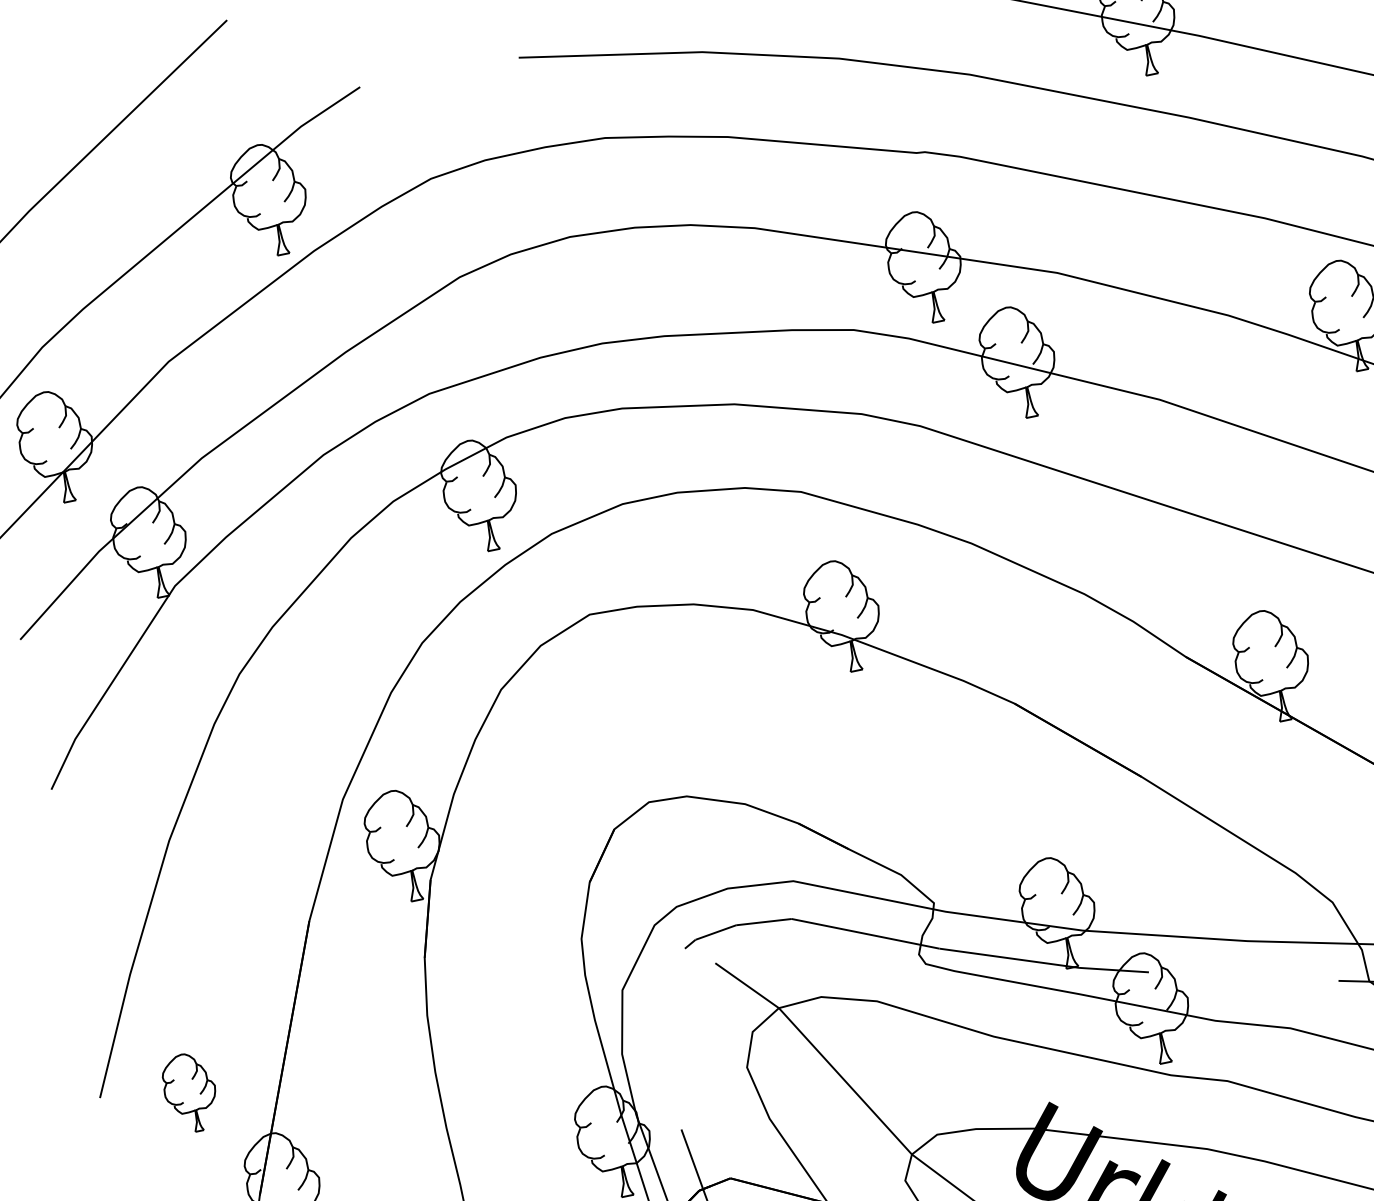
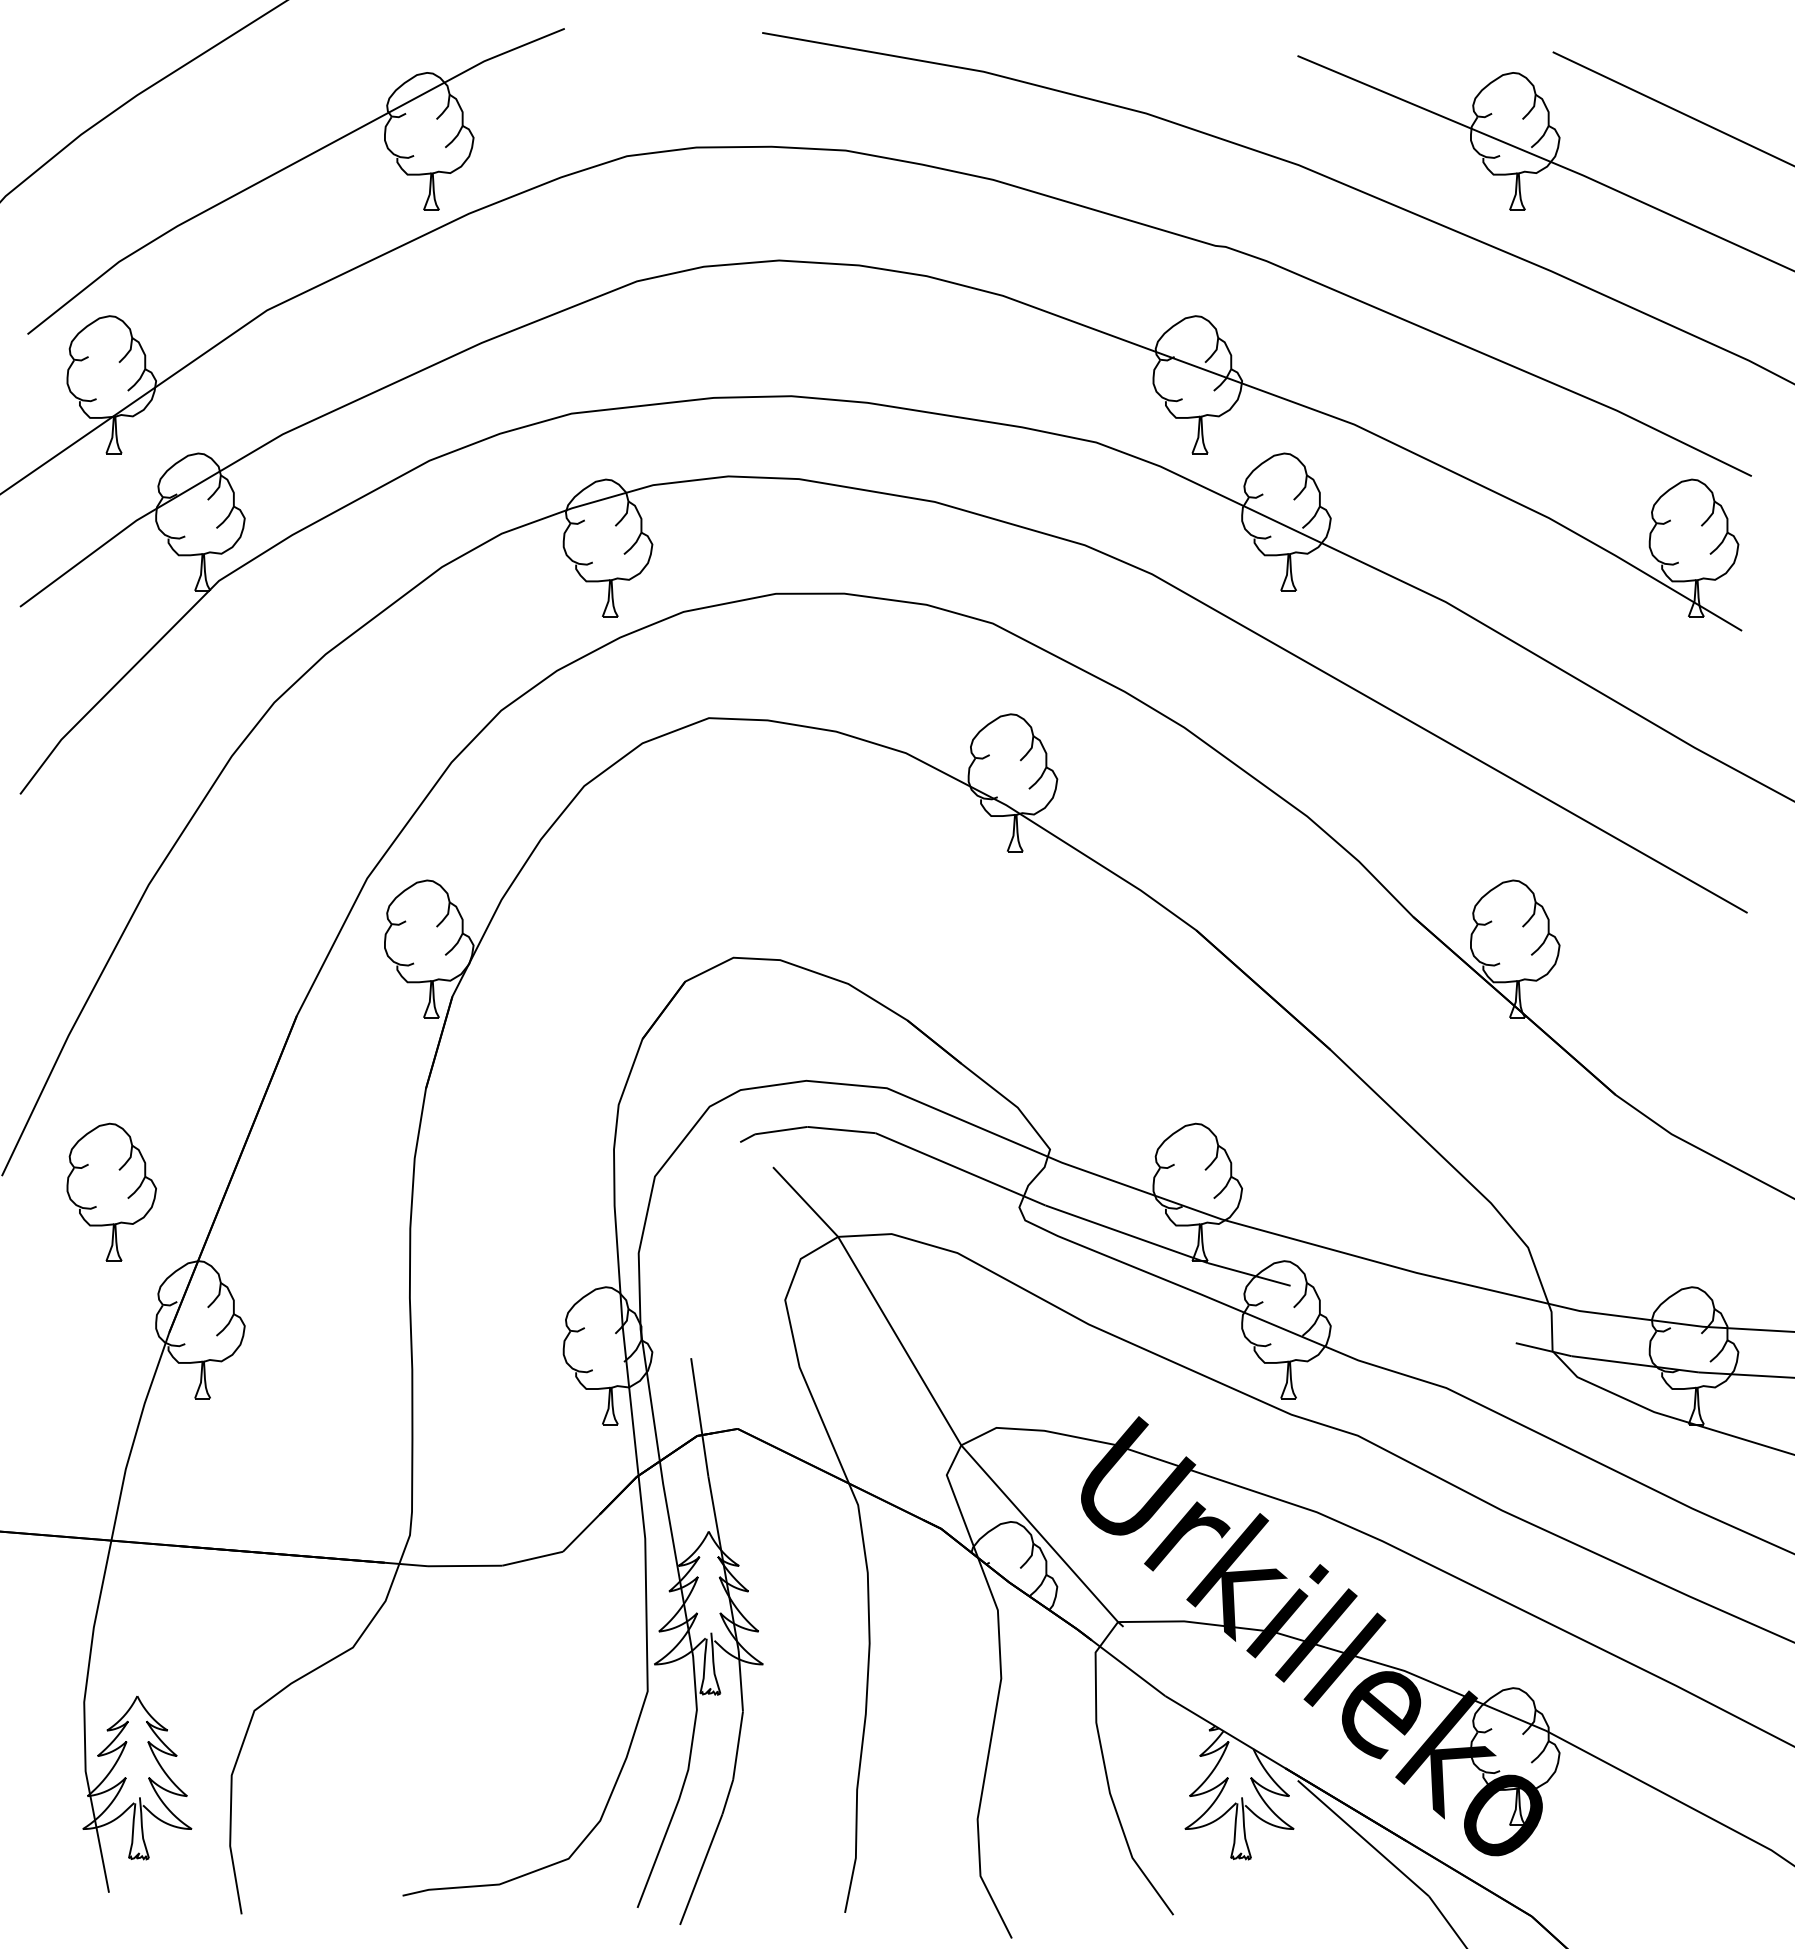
part: (190, 1092) -> (111, 1191), size x1.43

